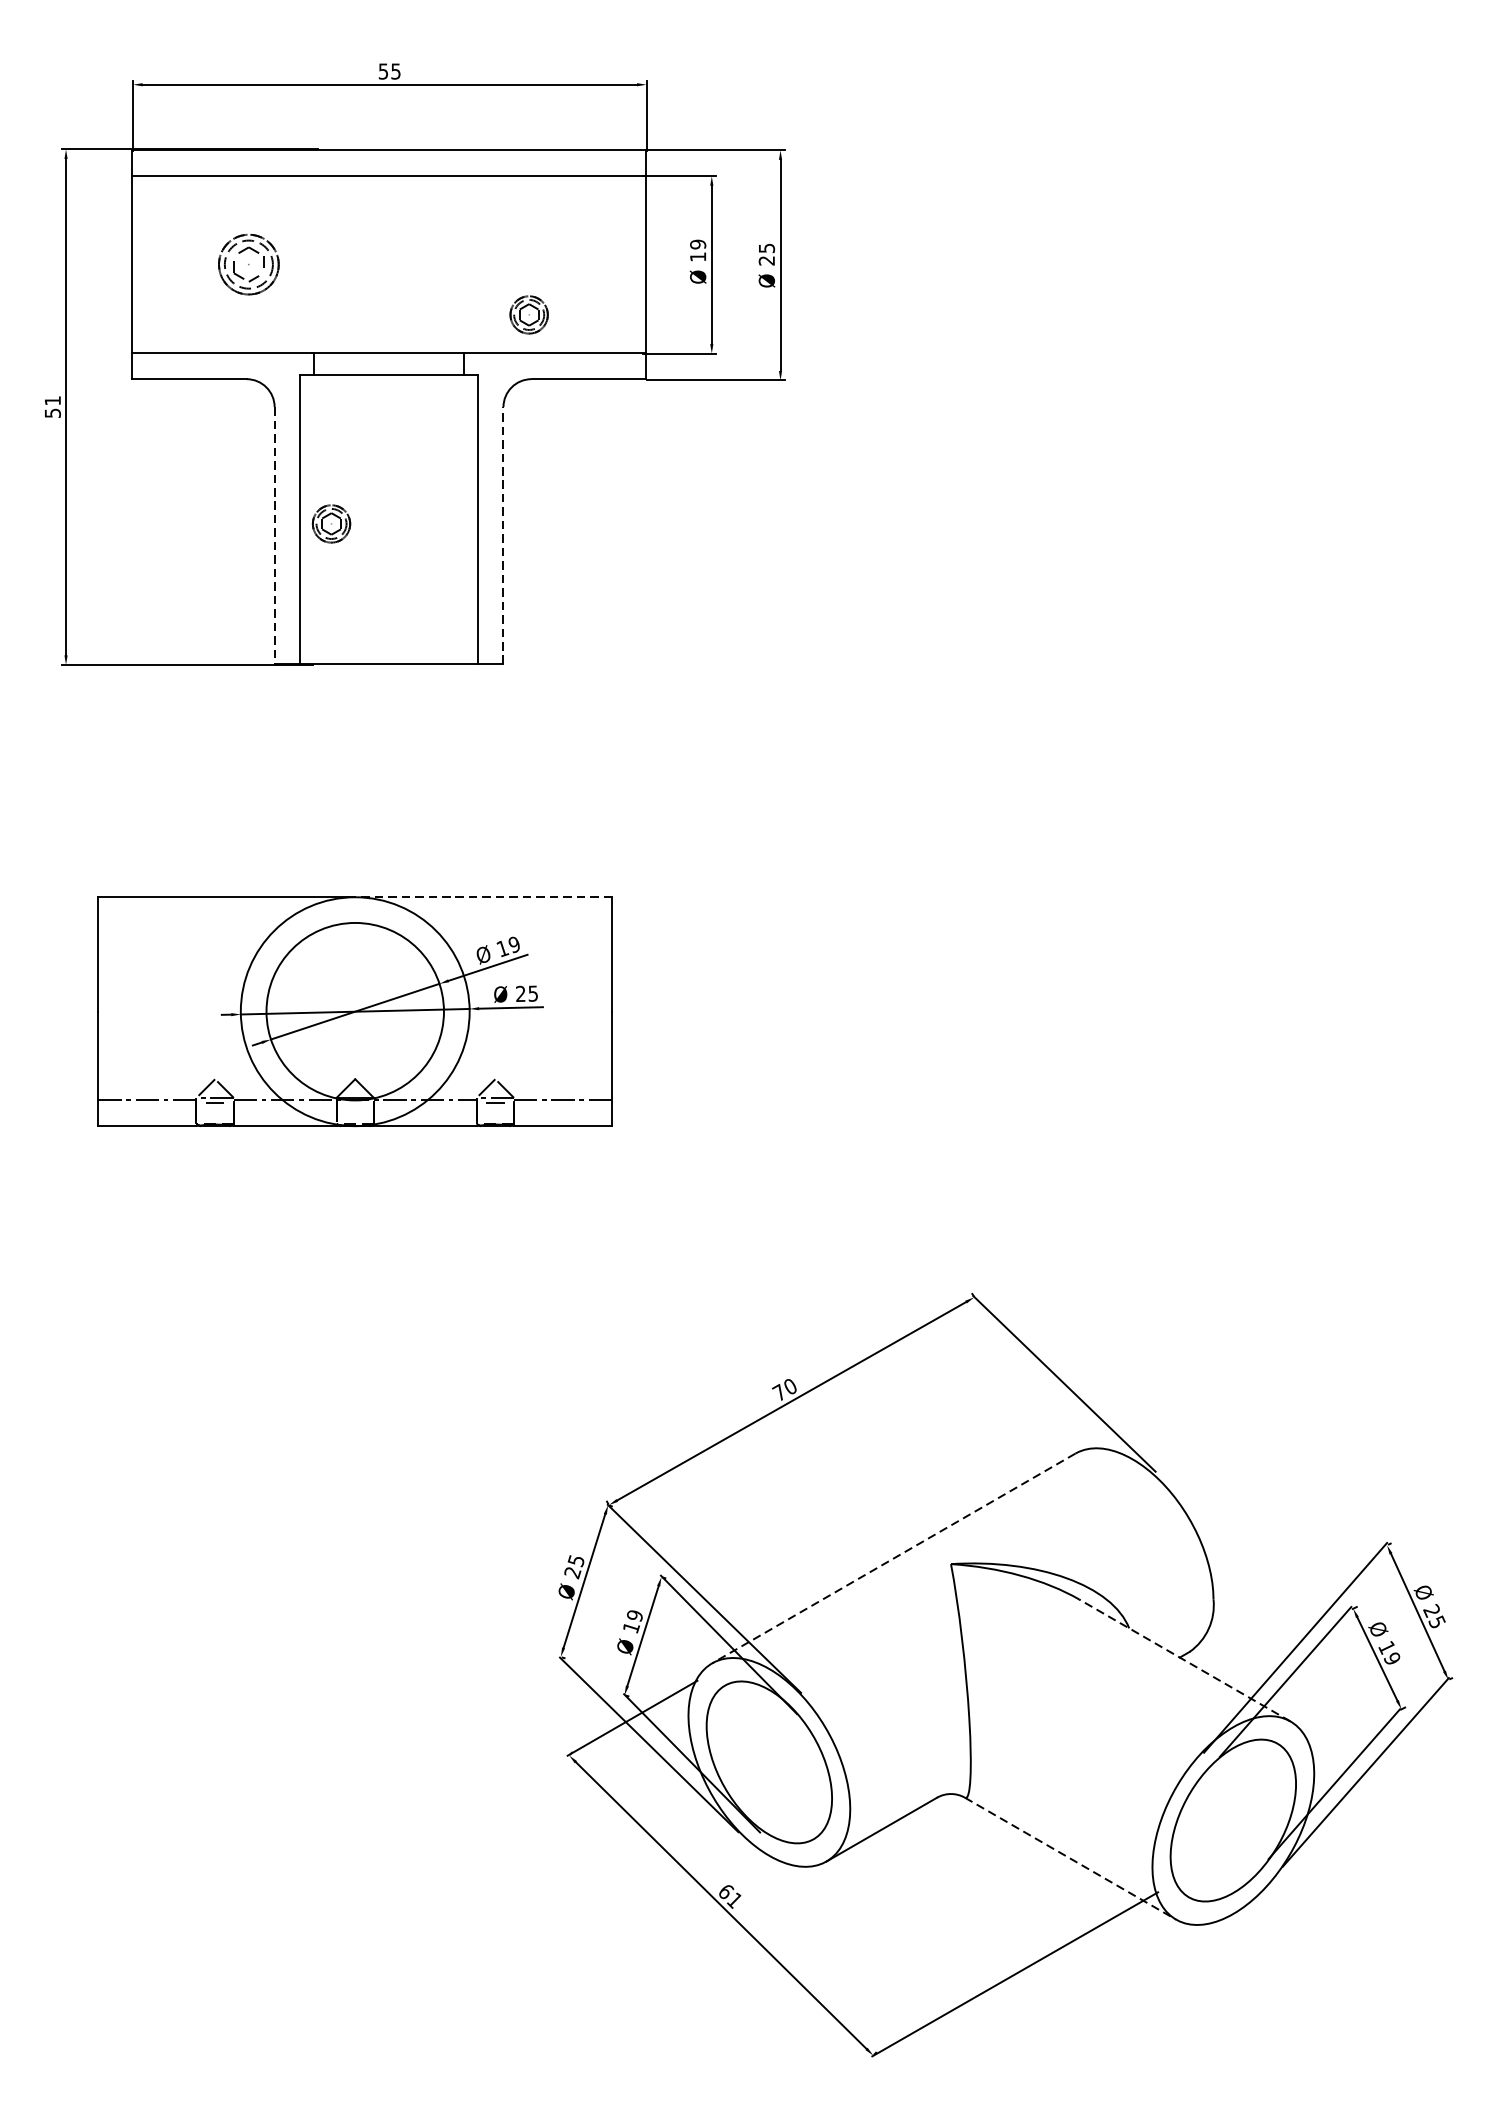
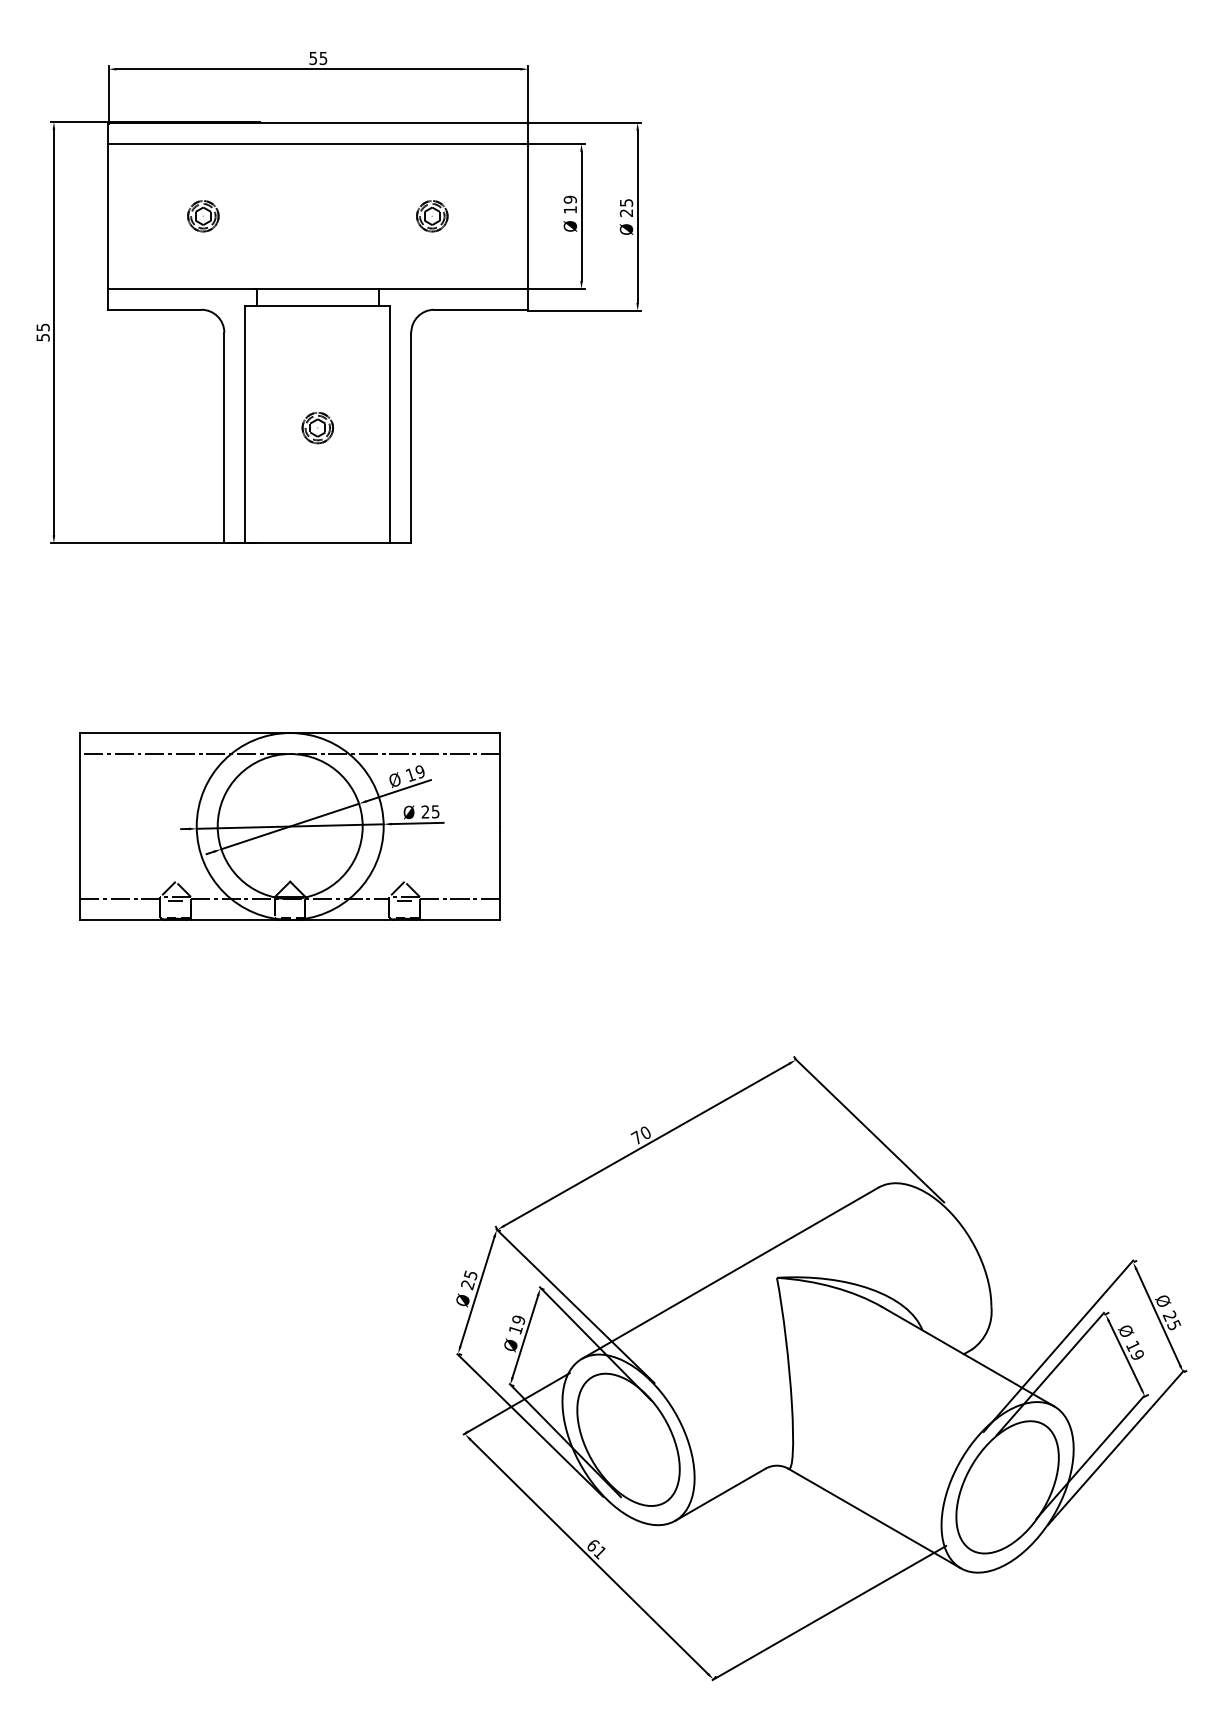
part: (249, 265) -> (203, 216), size x0.62
part: (529, 315) -> (432, 216), moved
text: (52, 400) -> (42, 327), 51 -> 55
part: (331, 524) -> (317, 428), moved
line: (274, 535) -> (224, 437), dashed -> solid
line: (503, 535) -> (411, 437), dashed -> solid
line: (484, 897) -> (395, 733), dashed -> solid
line: (355, 923) -> (290, 754), added
line: (892, 1558) -> (729, 1273), dashed -> solid
line: (1185, 1660) -> (968, 1356), dashed -> solid
line: (1070, 1858) -> (874, 1518), dashed -> solid

